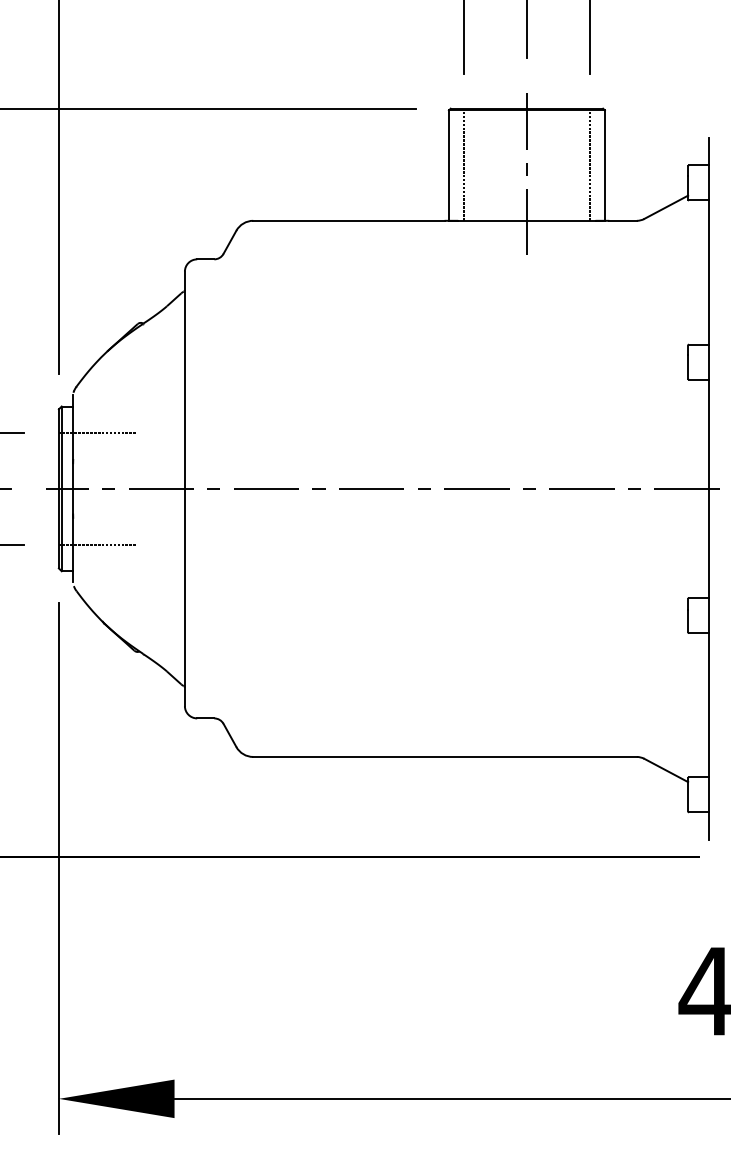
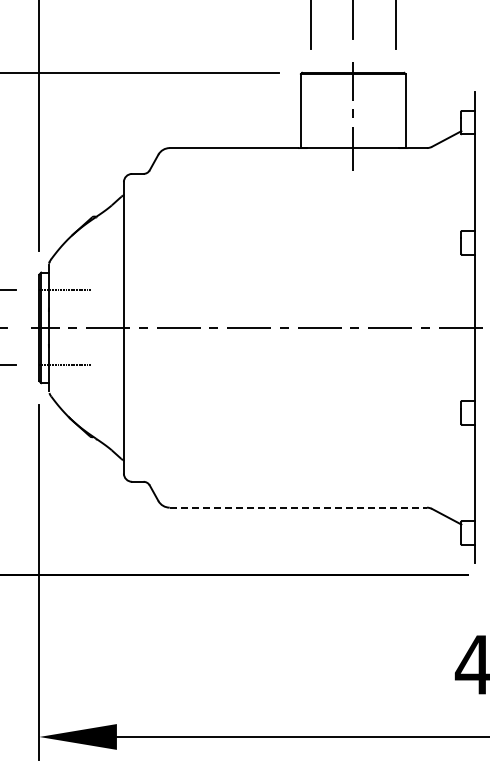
line: (463, 164) -> (310, 110), removed
line: (589, 164) -> (395, 110), removed
line: (445, 756) -> (298, 507), solid -> dashed

